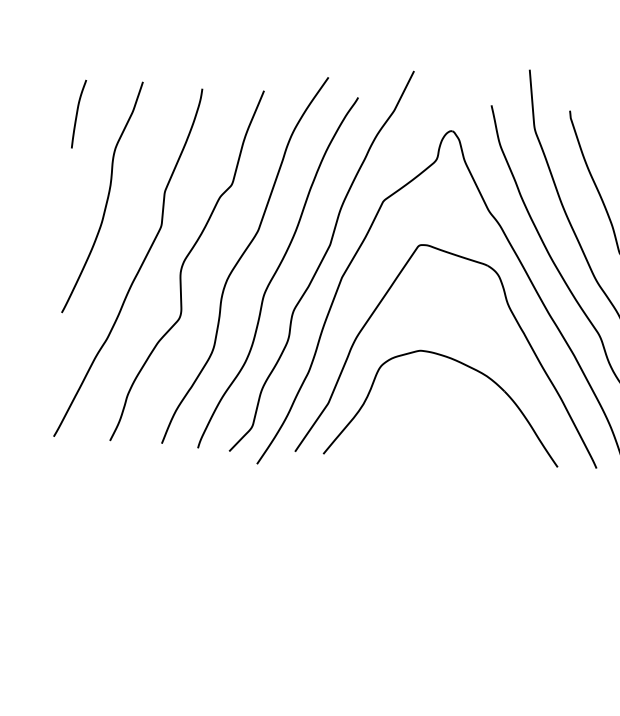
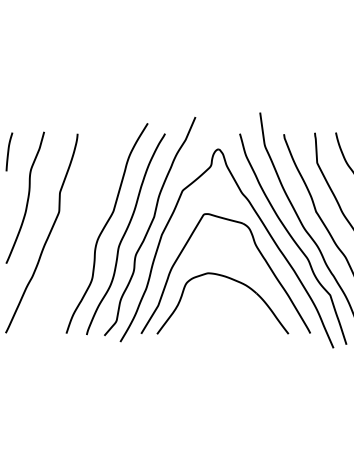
curve: (184, 264) -> (73, 232), removed

